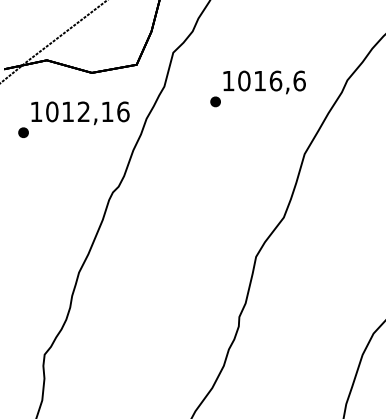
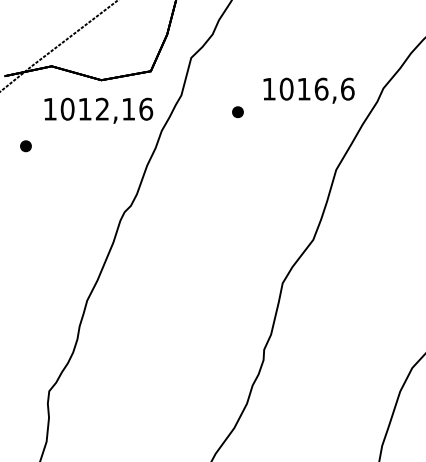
text: (264, 82) -> (308, 90), moved
text: (80, 113) -> (98, 110), moved

